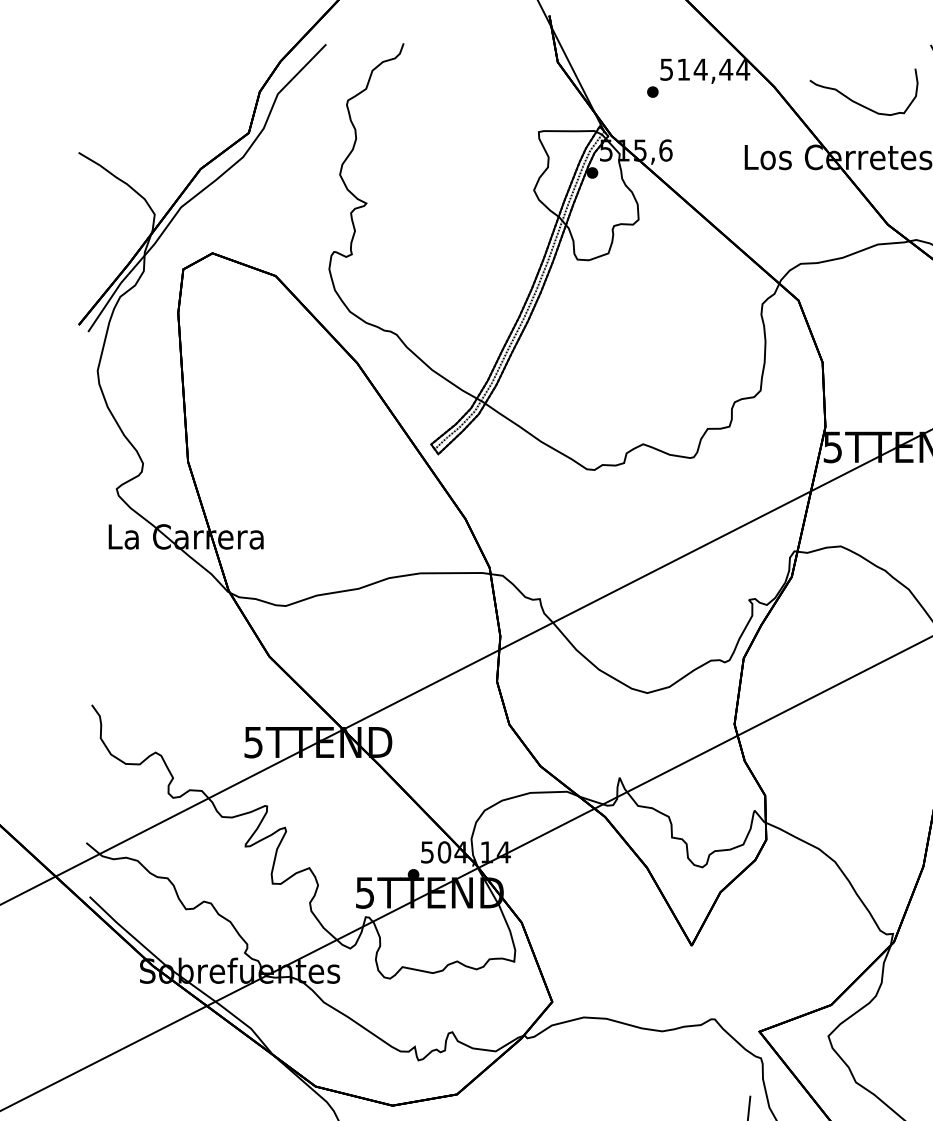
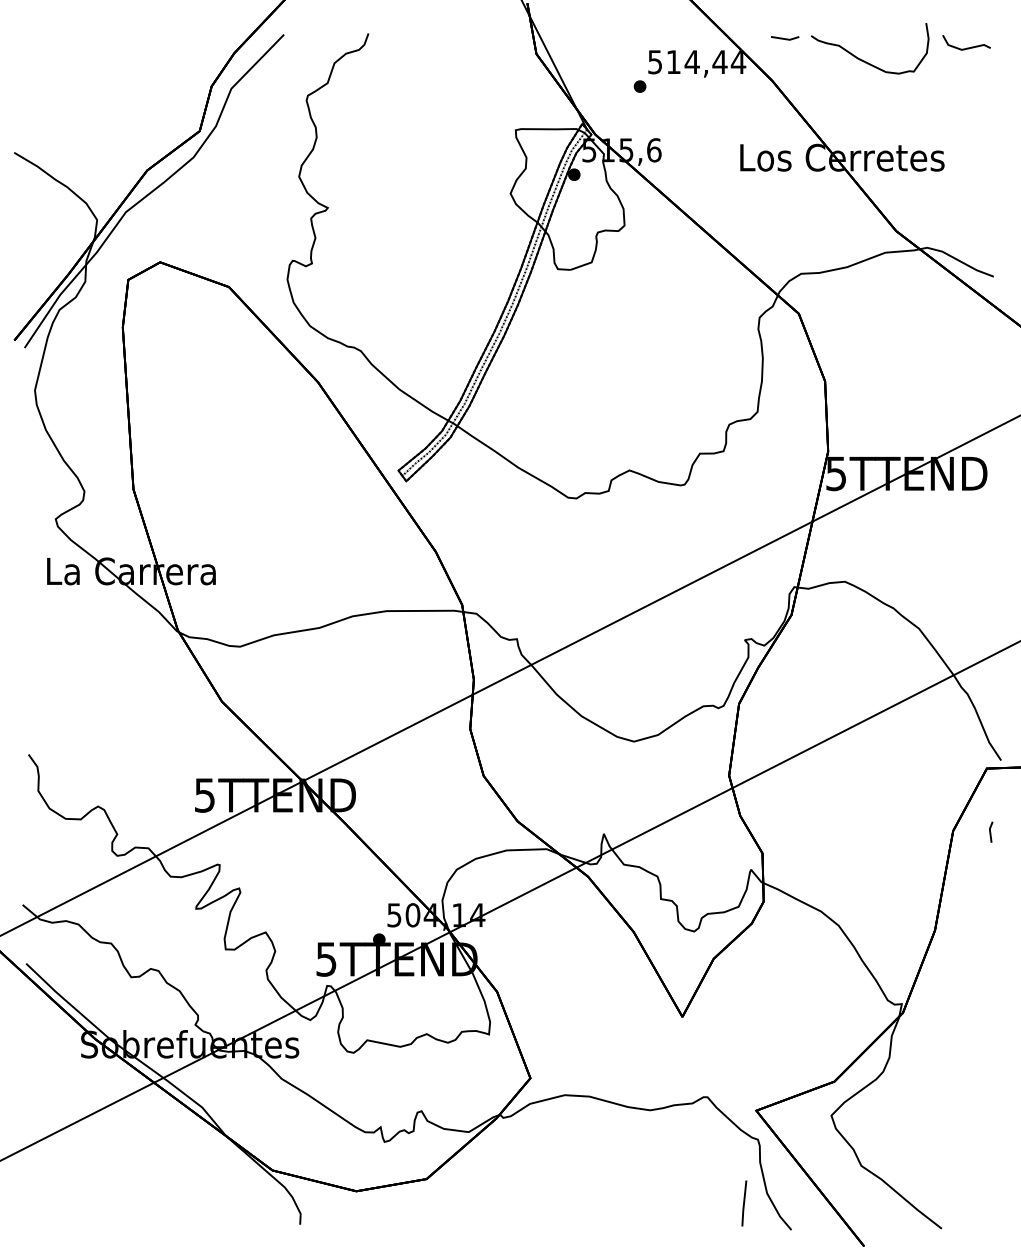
line: (786, 47) -> (785, 38), added
curve: (858, 103) -> (864, 60), moved

